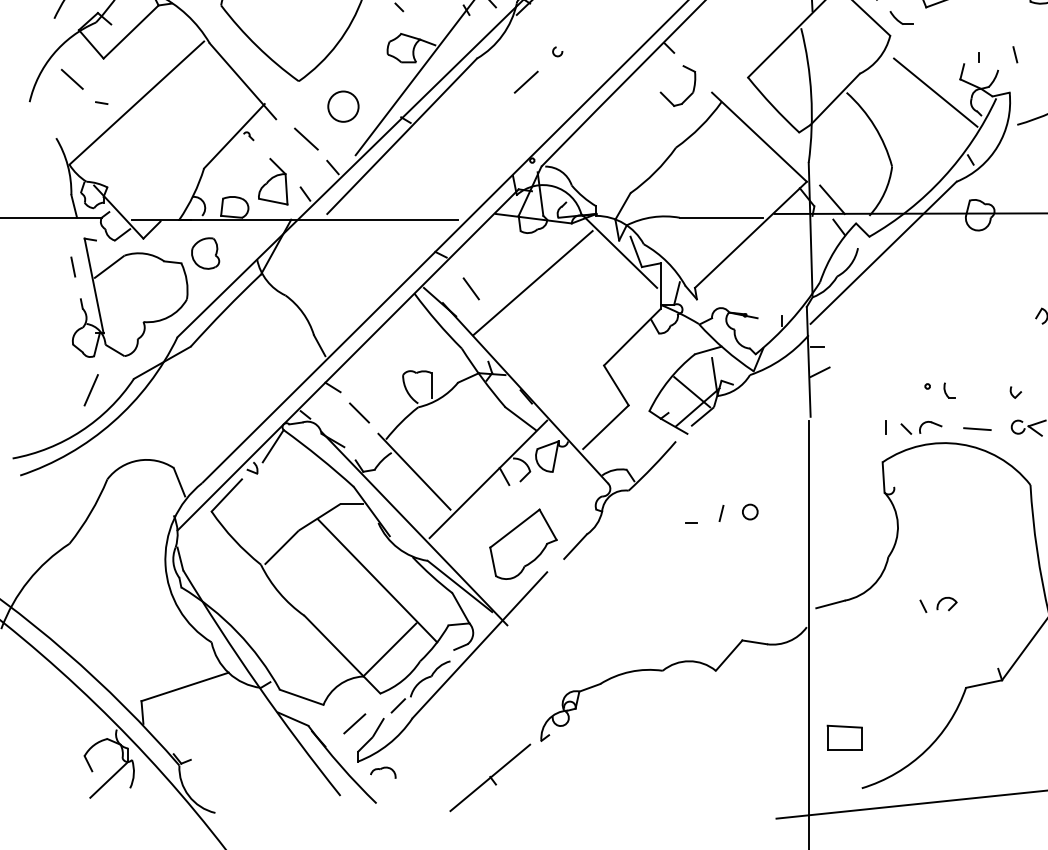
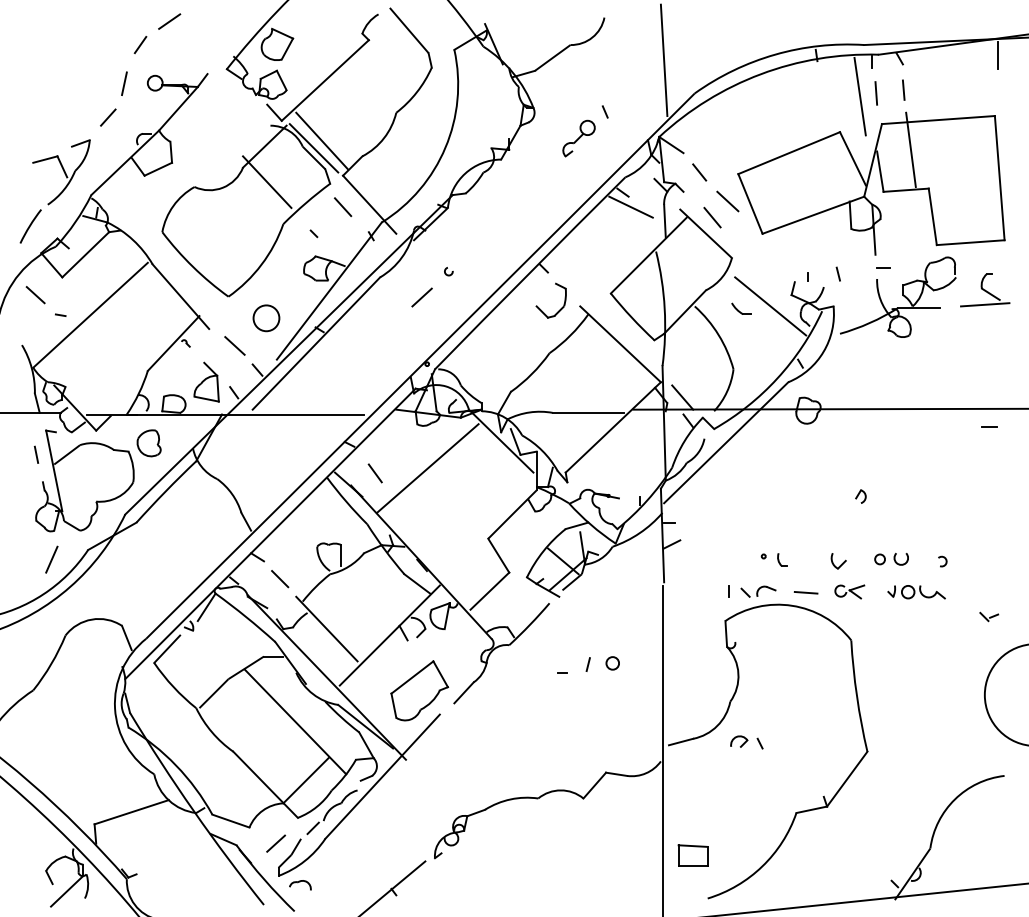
part: (901, 17) -> (741, 308), moved
part: (1015, 392) -> (838, 561), size x1.6
part: (947, 603) -> (739, 741), moved

